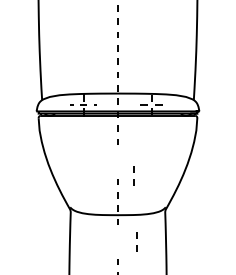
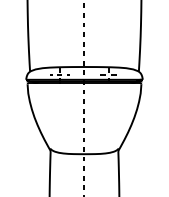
line: (133, 172) -> (84, 113), moved
line: (136, 238) -> (84, 170), moved

